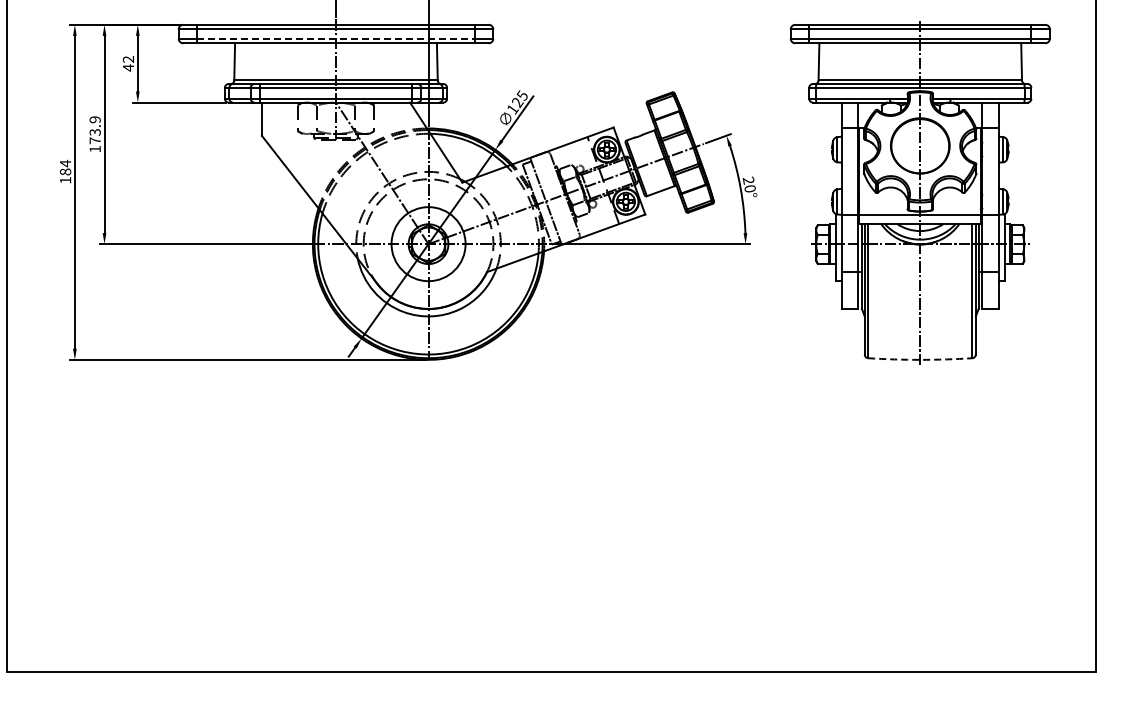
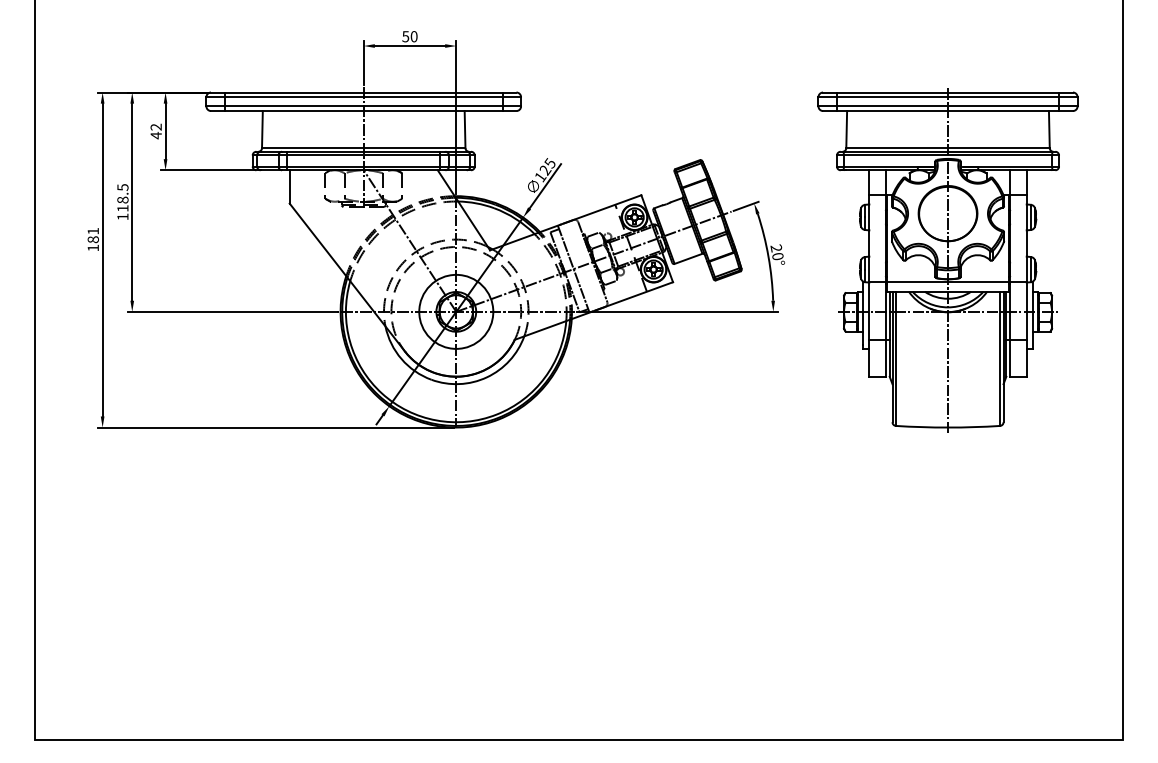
line: (335, 38) -> (363, 106), dashed -> solid
text: (94, 129) -> (122, 197), 173.9 -> 118.5
text: (64, 163) -> (92, 231), 184 -> 181
arc: (920, 359) -> (948, 427), dashed -> solid

